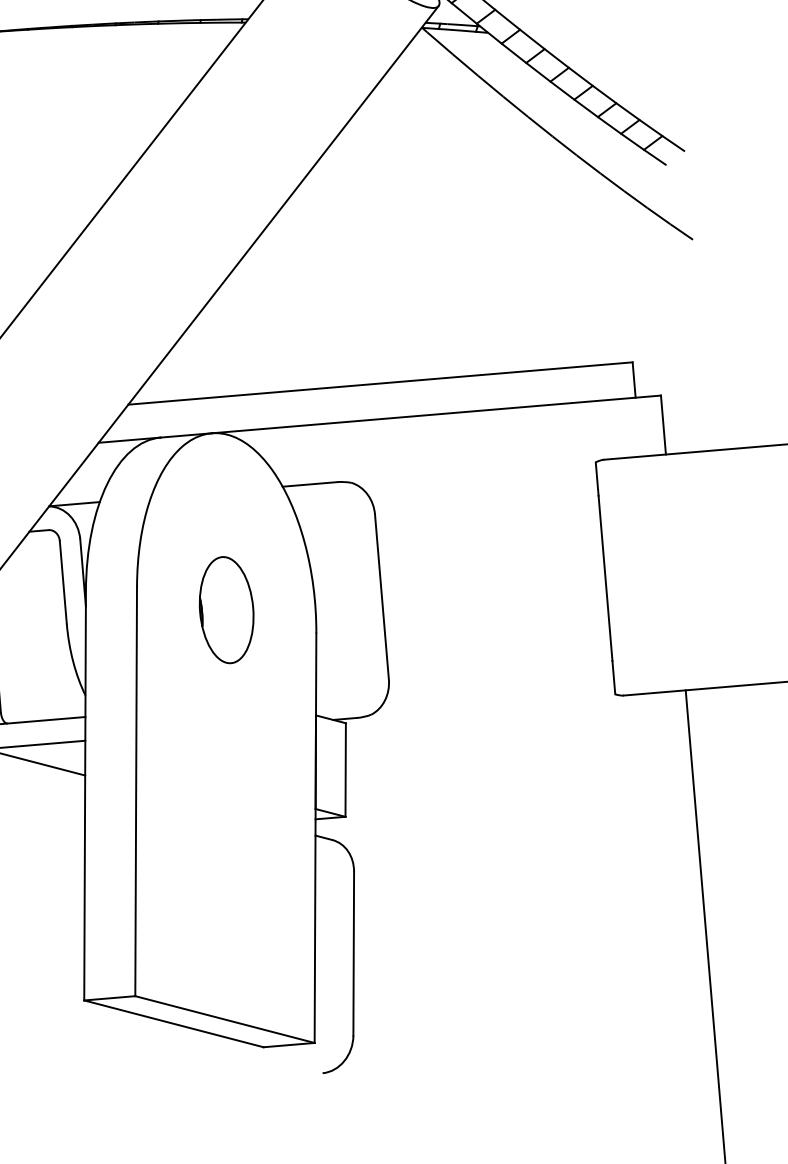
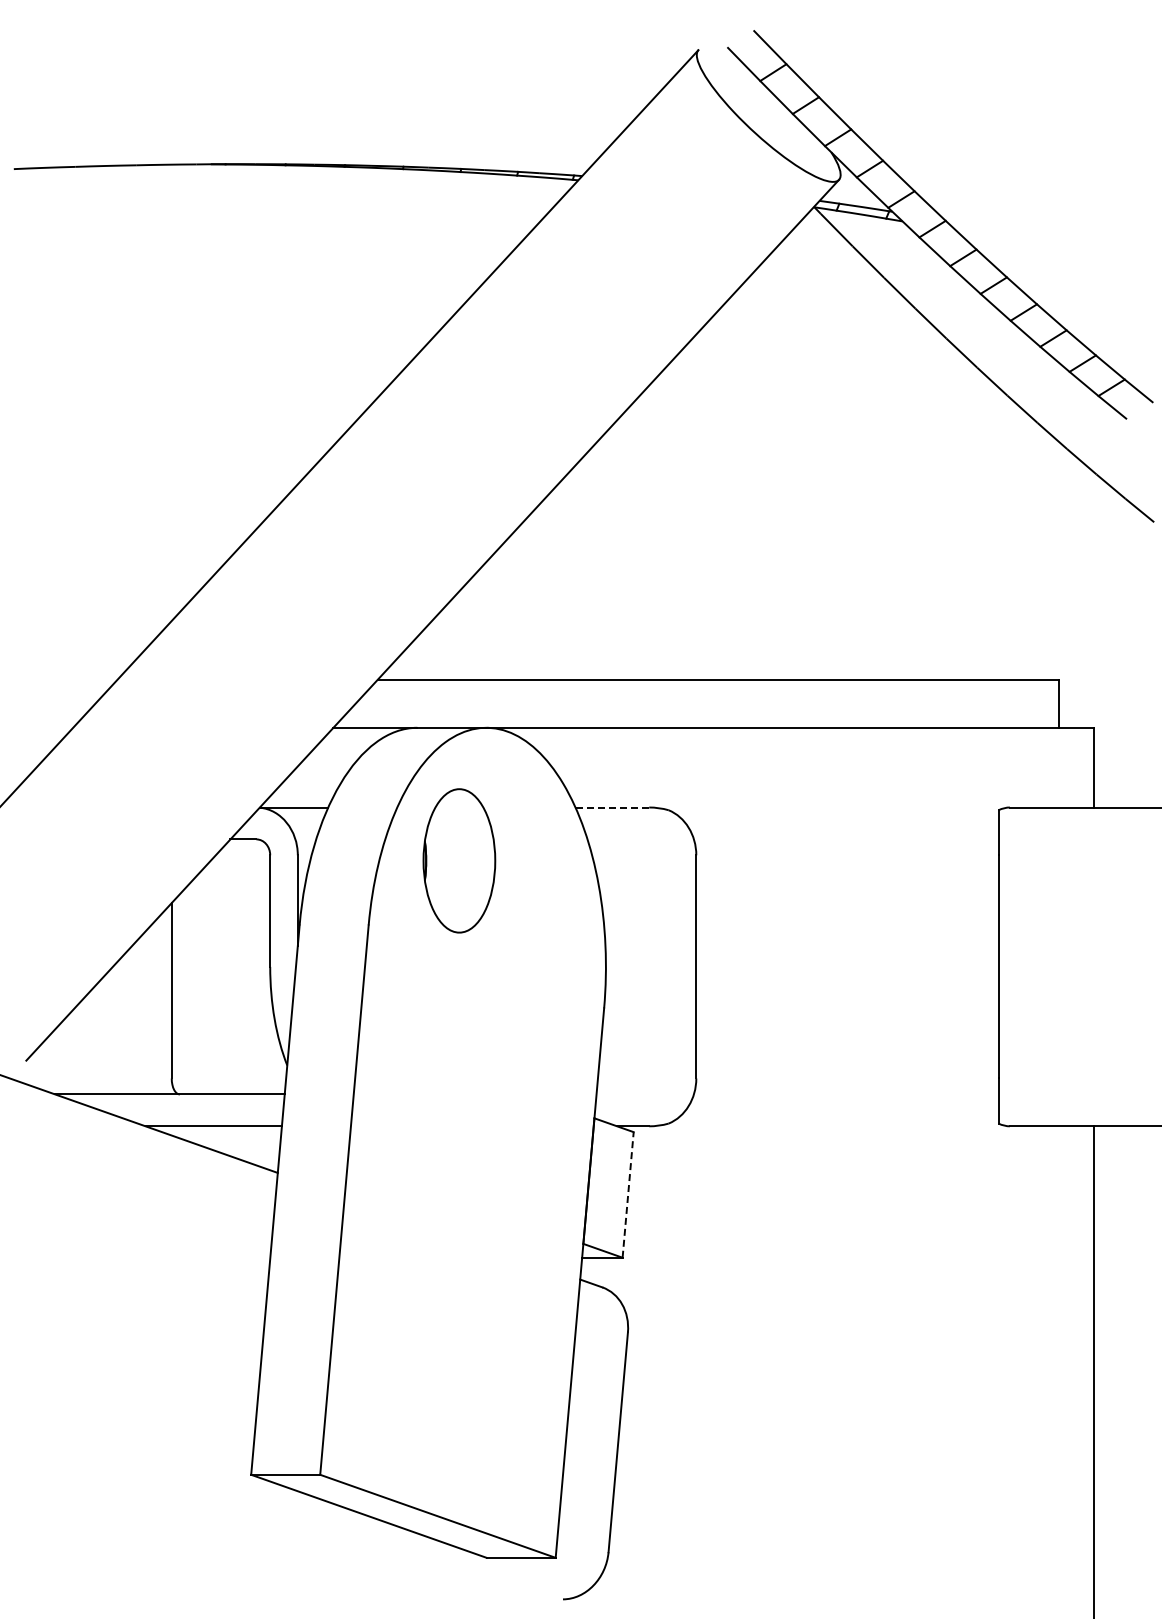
line: (310, 484) -> (612, 807), solid -> dashed
part: (226, 609) -> (459, 860), moved
line: (345, 769) -> (628, 1194), solid -> dashed

